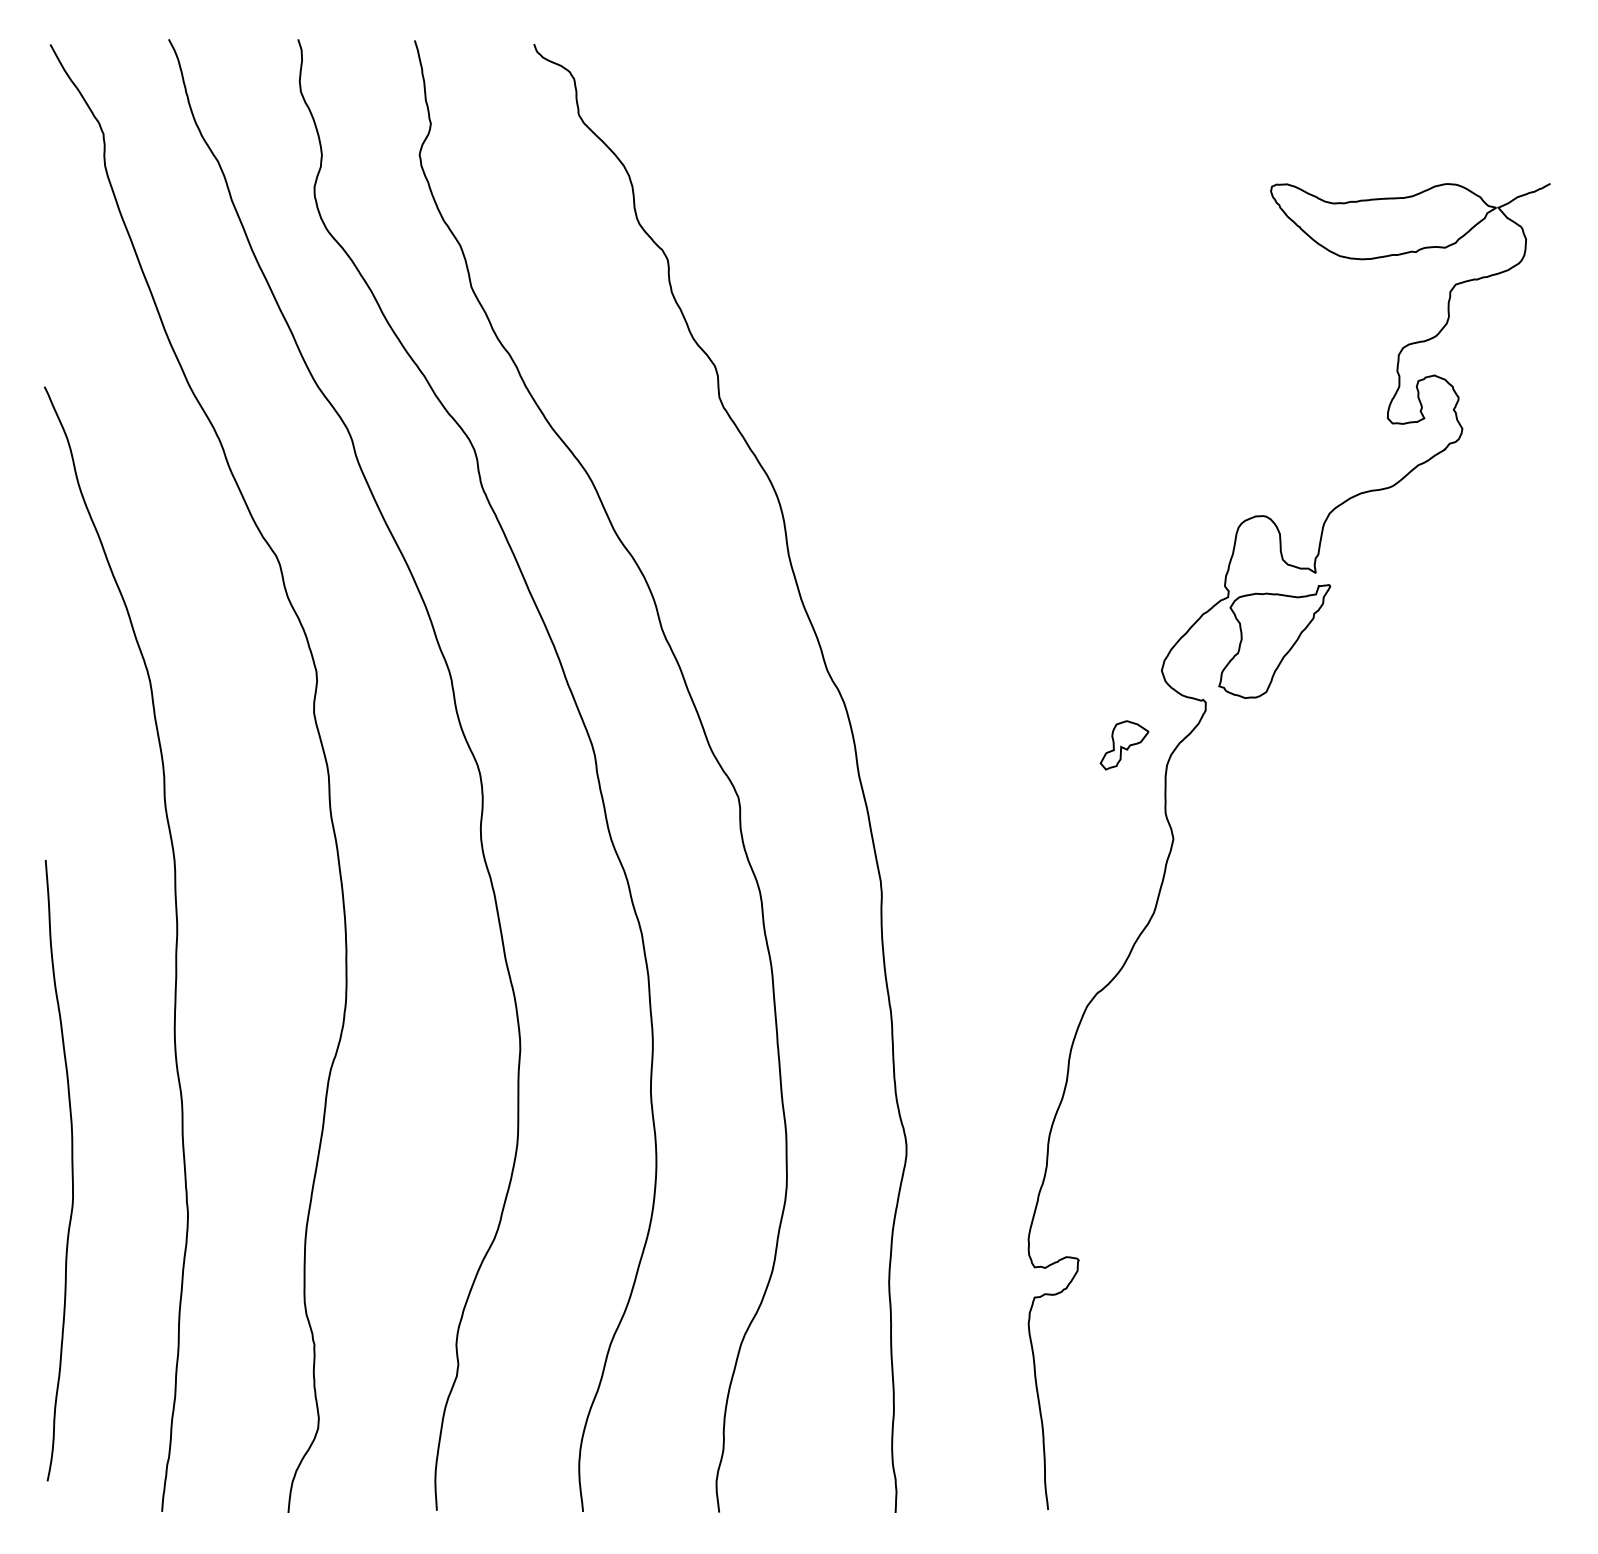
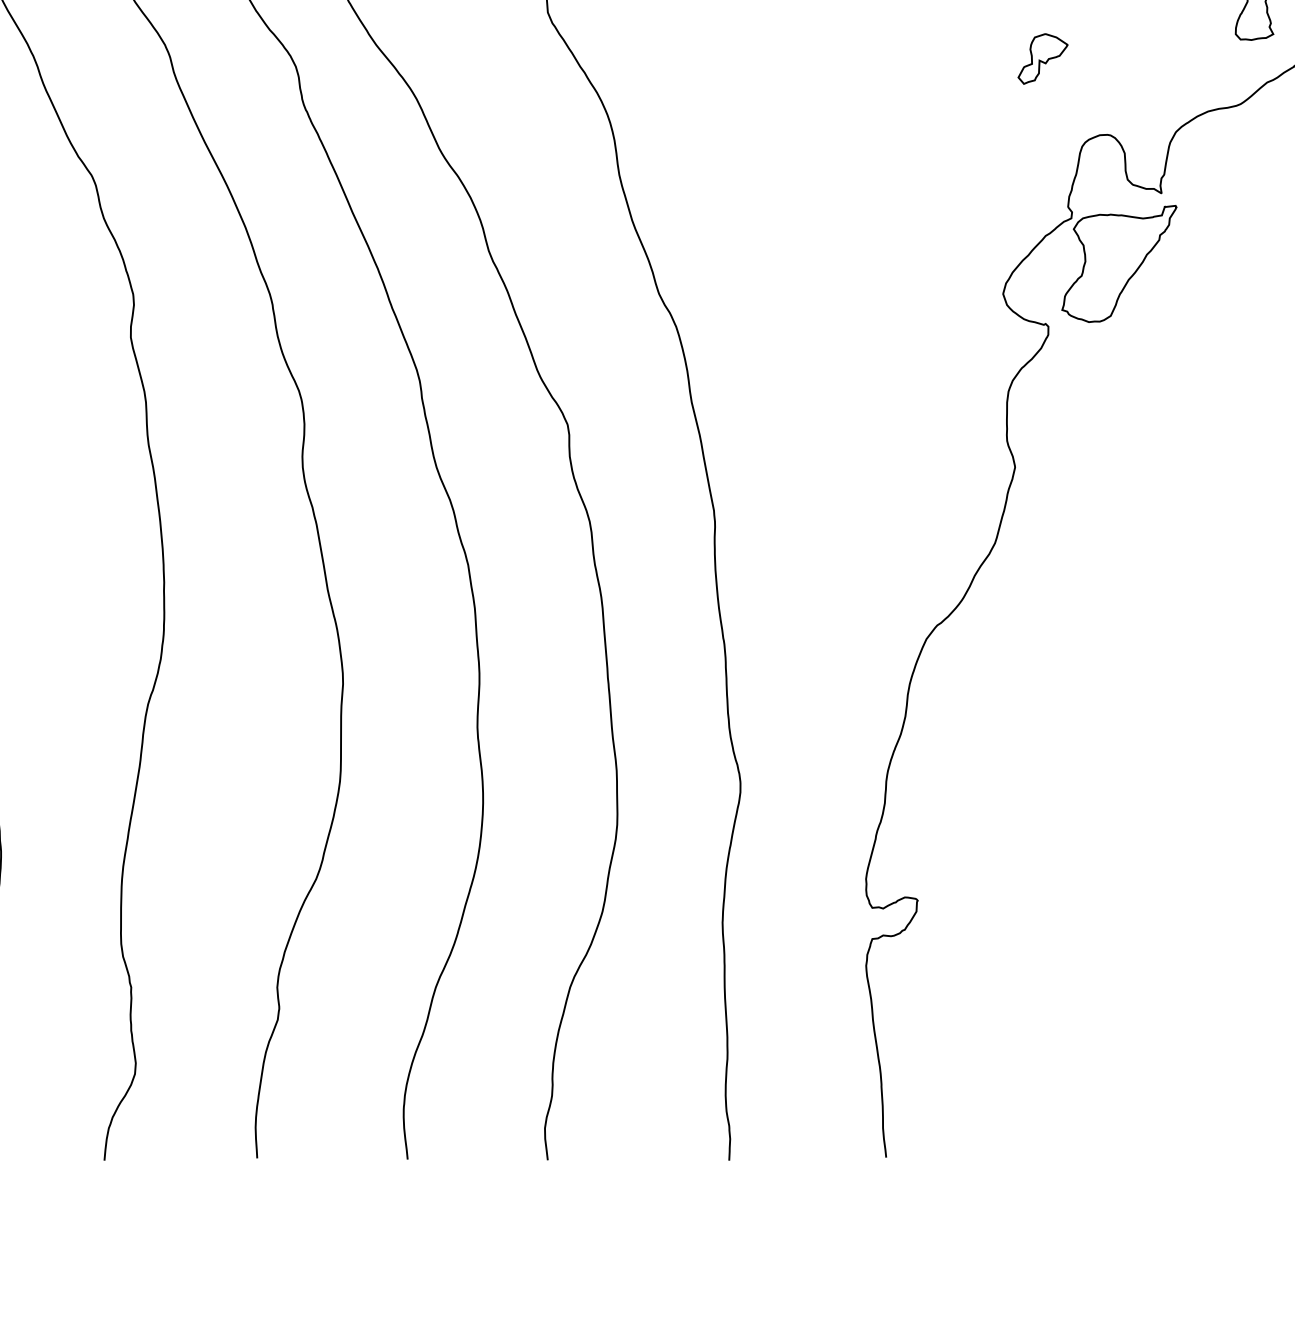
part: (1124, 745) -> (1042, 59), moved

